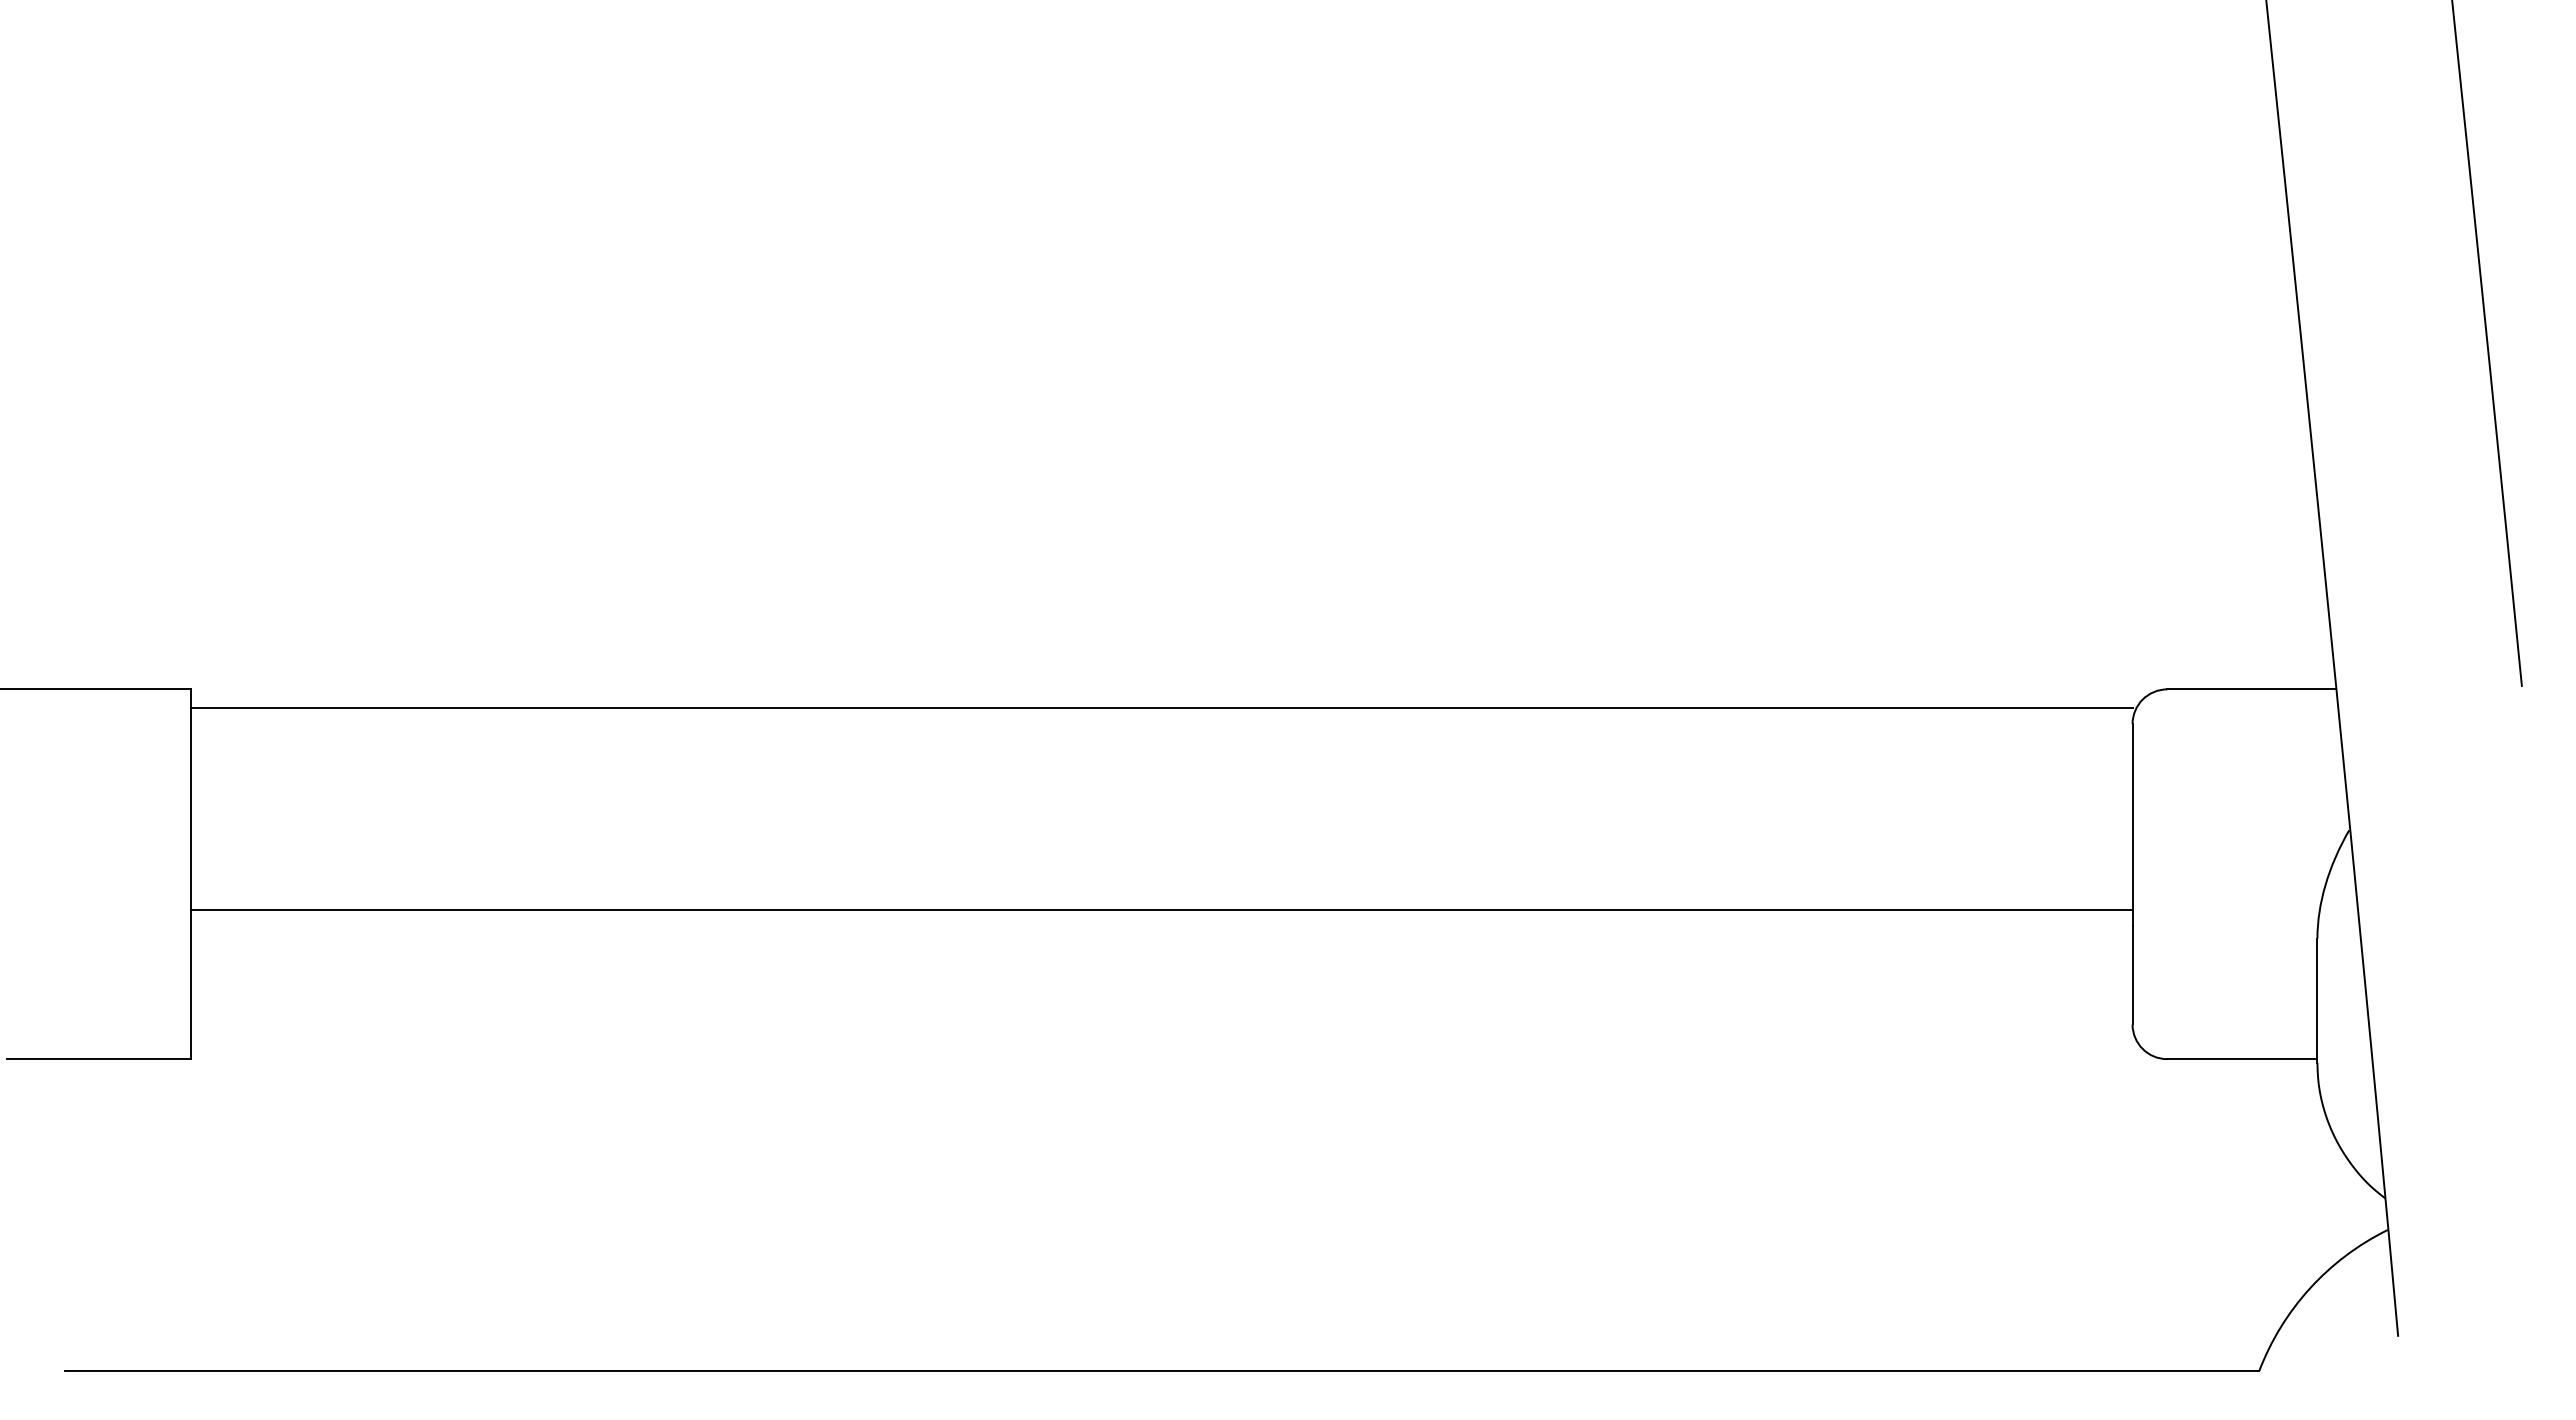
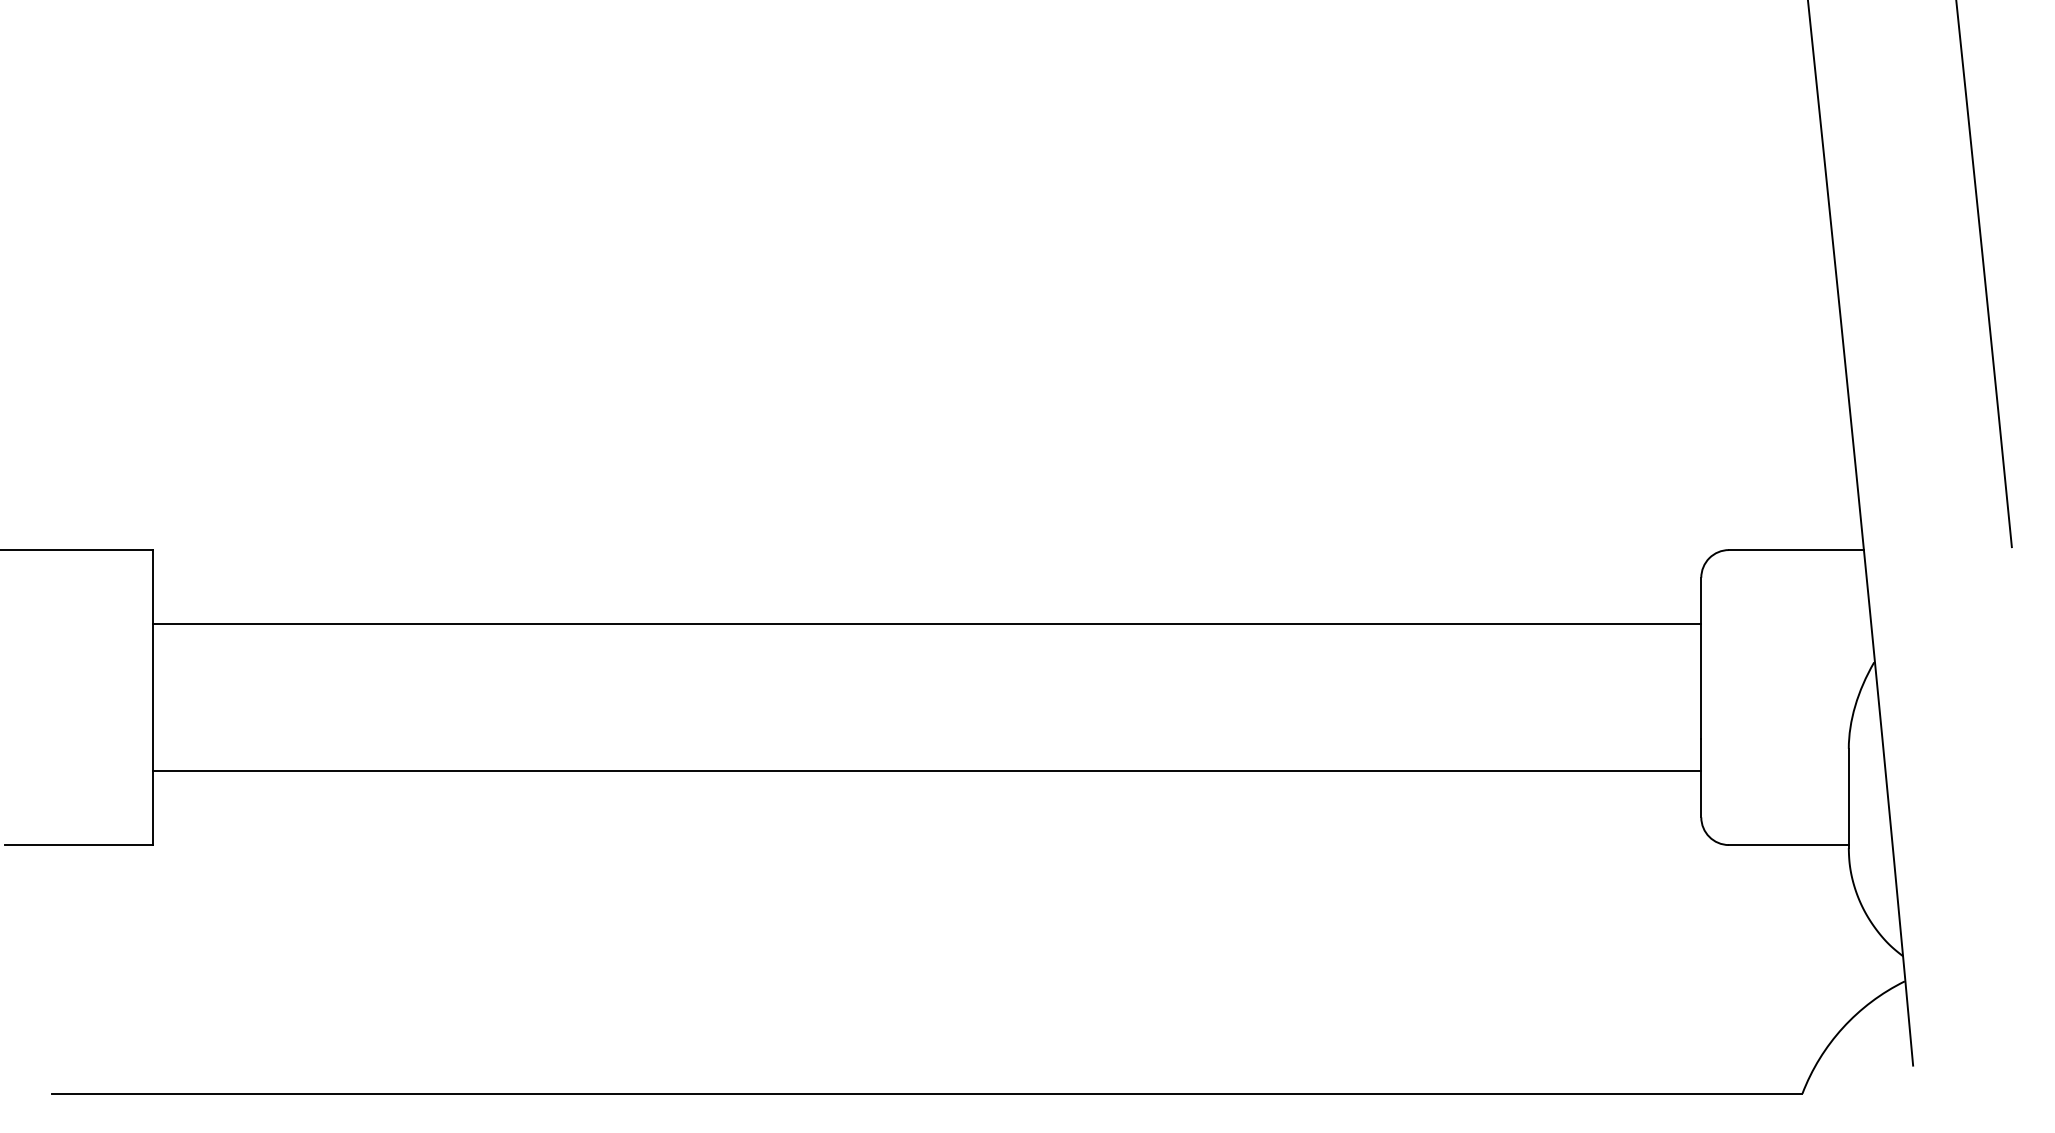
line: (1161, 707) -> (926, 623), moved
line: (1161, 909) -> (926, 771), moved

